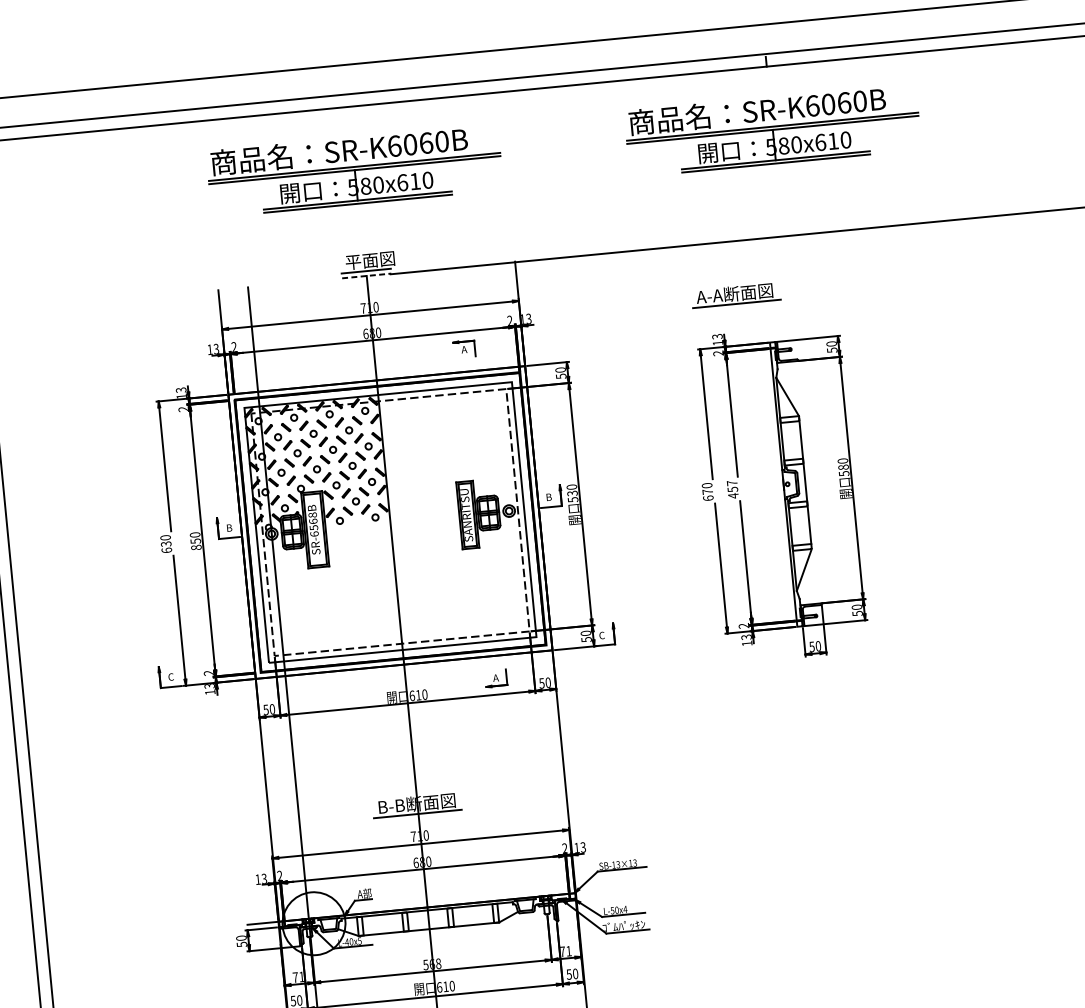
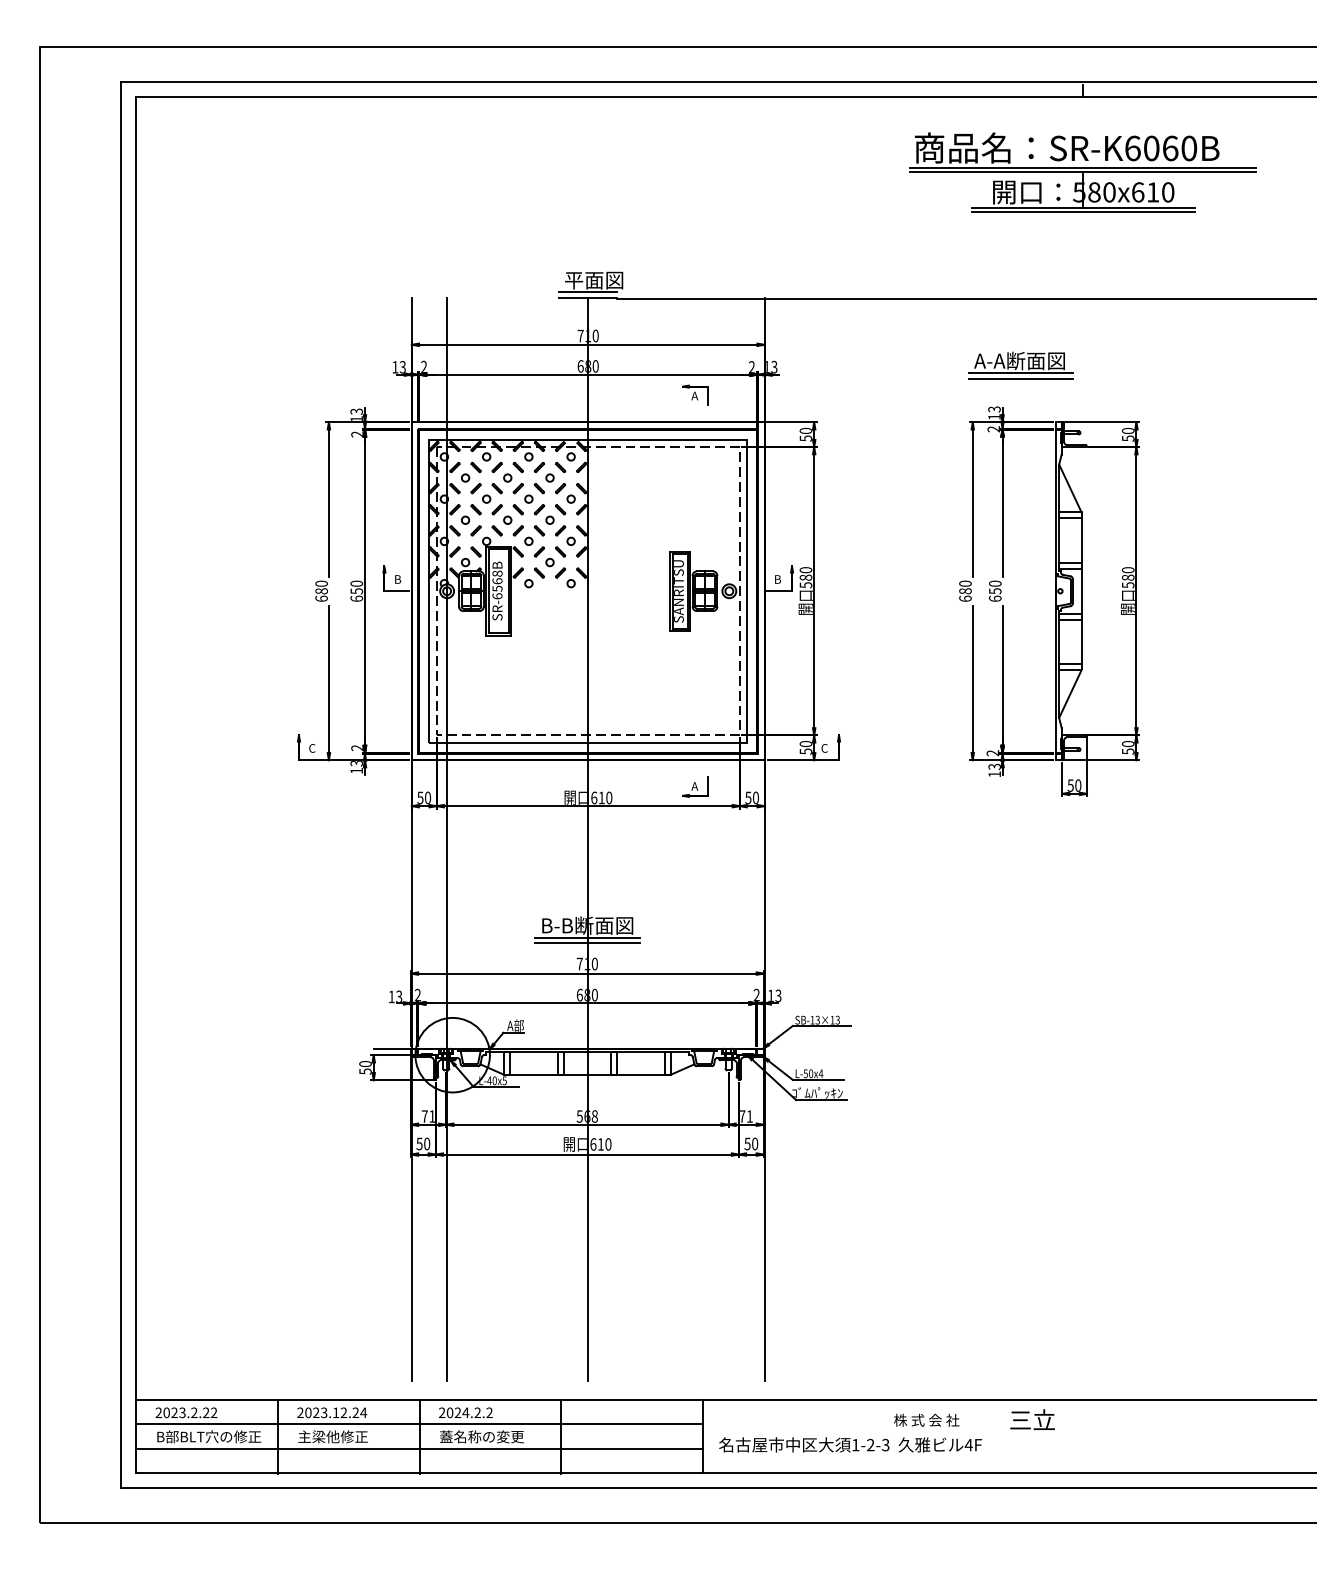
part: (354, 170) -> (585, 172), removed
line: (366, 276) -> (588, 298), dashed -> solid
line: (737, 308) -> (1021, 378), added
text: (733, 489) -> (995, 591), 457 -> 650
text: (707, 492) -> (965, 591), 670 -> 680
text: (572, 493) -> (805, 577), 530 -> 580
text: (166, 544) -> (321, 591), 630 -> 680
text: (196, 547) -> (356, 598), 850 -> 650
line: (418, 818) -> (587, 943), added

